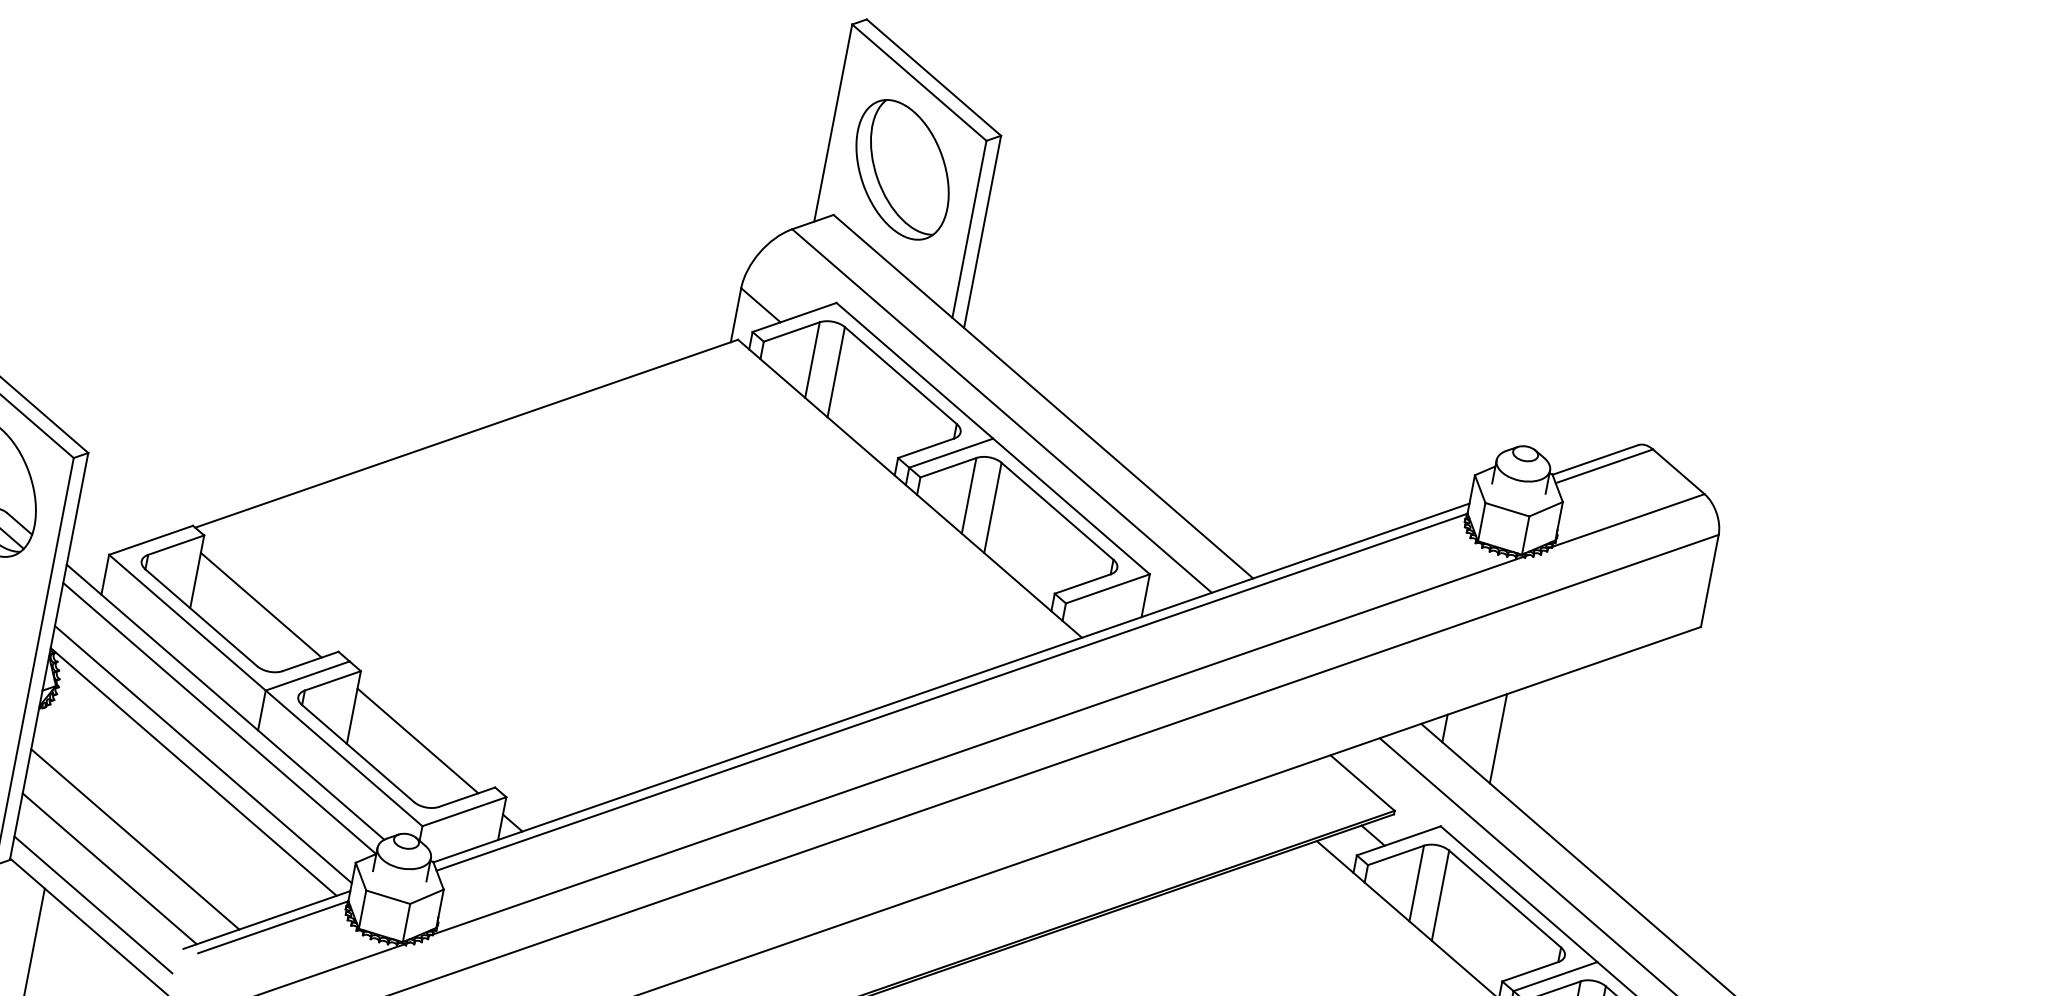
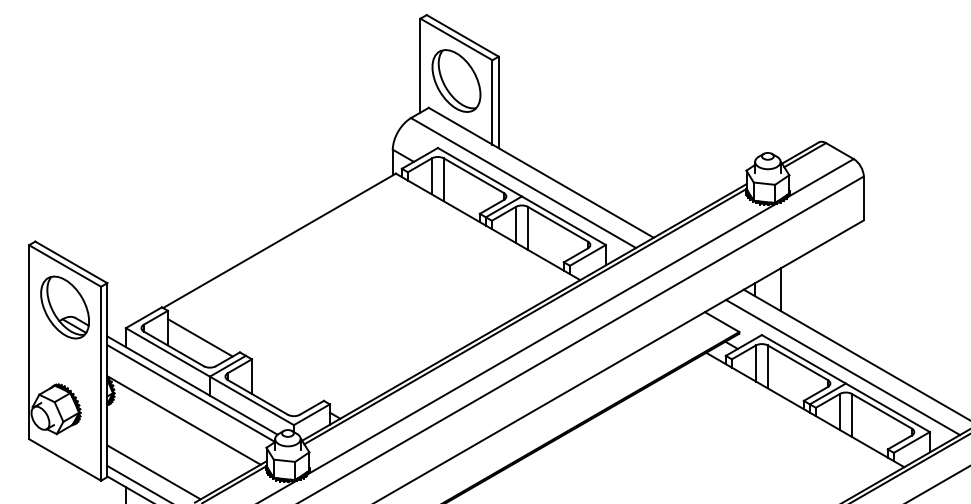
line: (416, 740) -> (283, 386), removed
line: (202, 754) -> (186, 411), removed
line: (133, 838) -> (162, 456), removed

